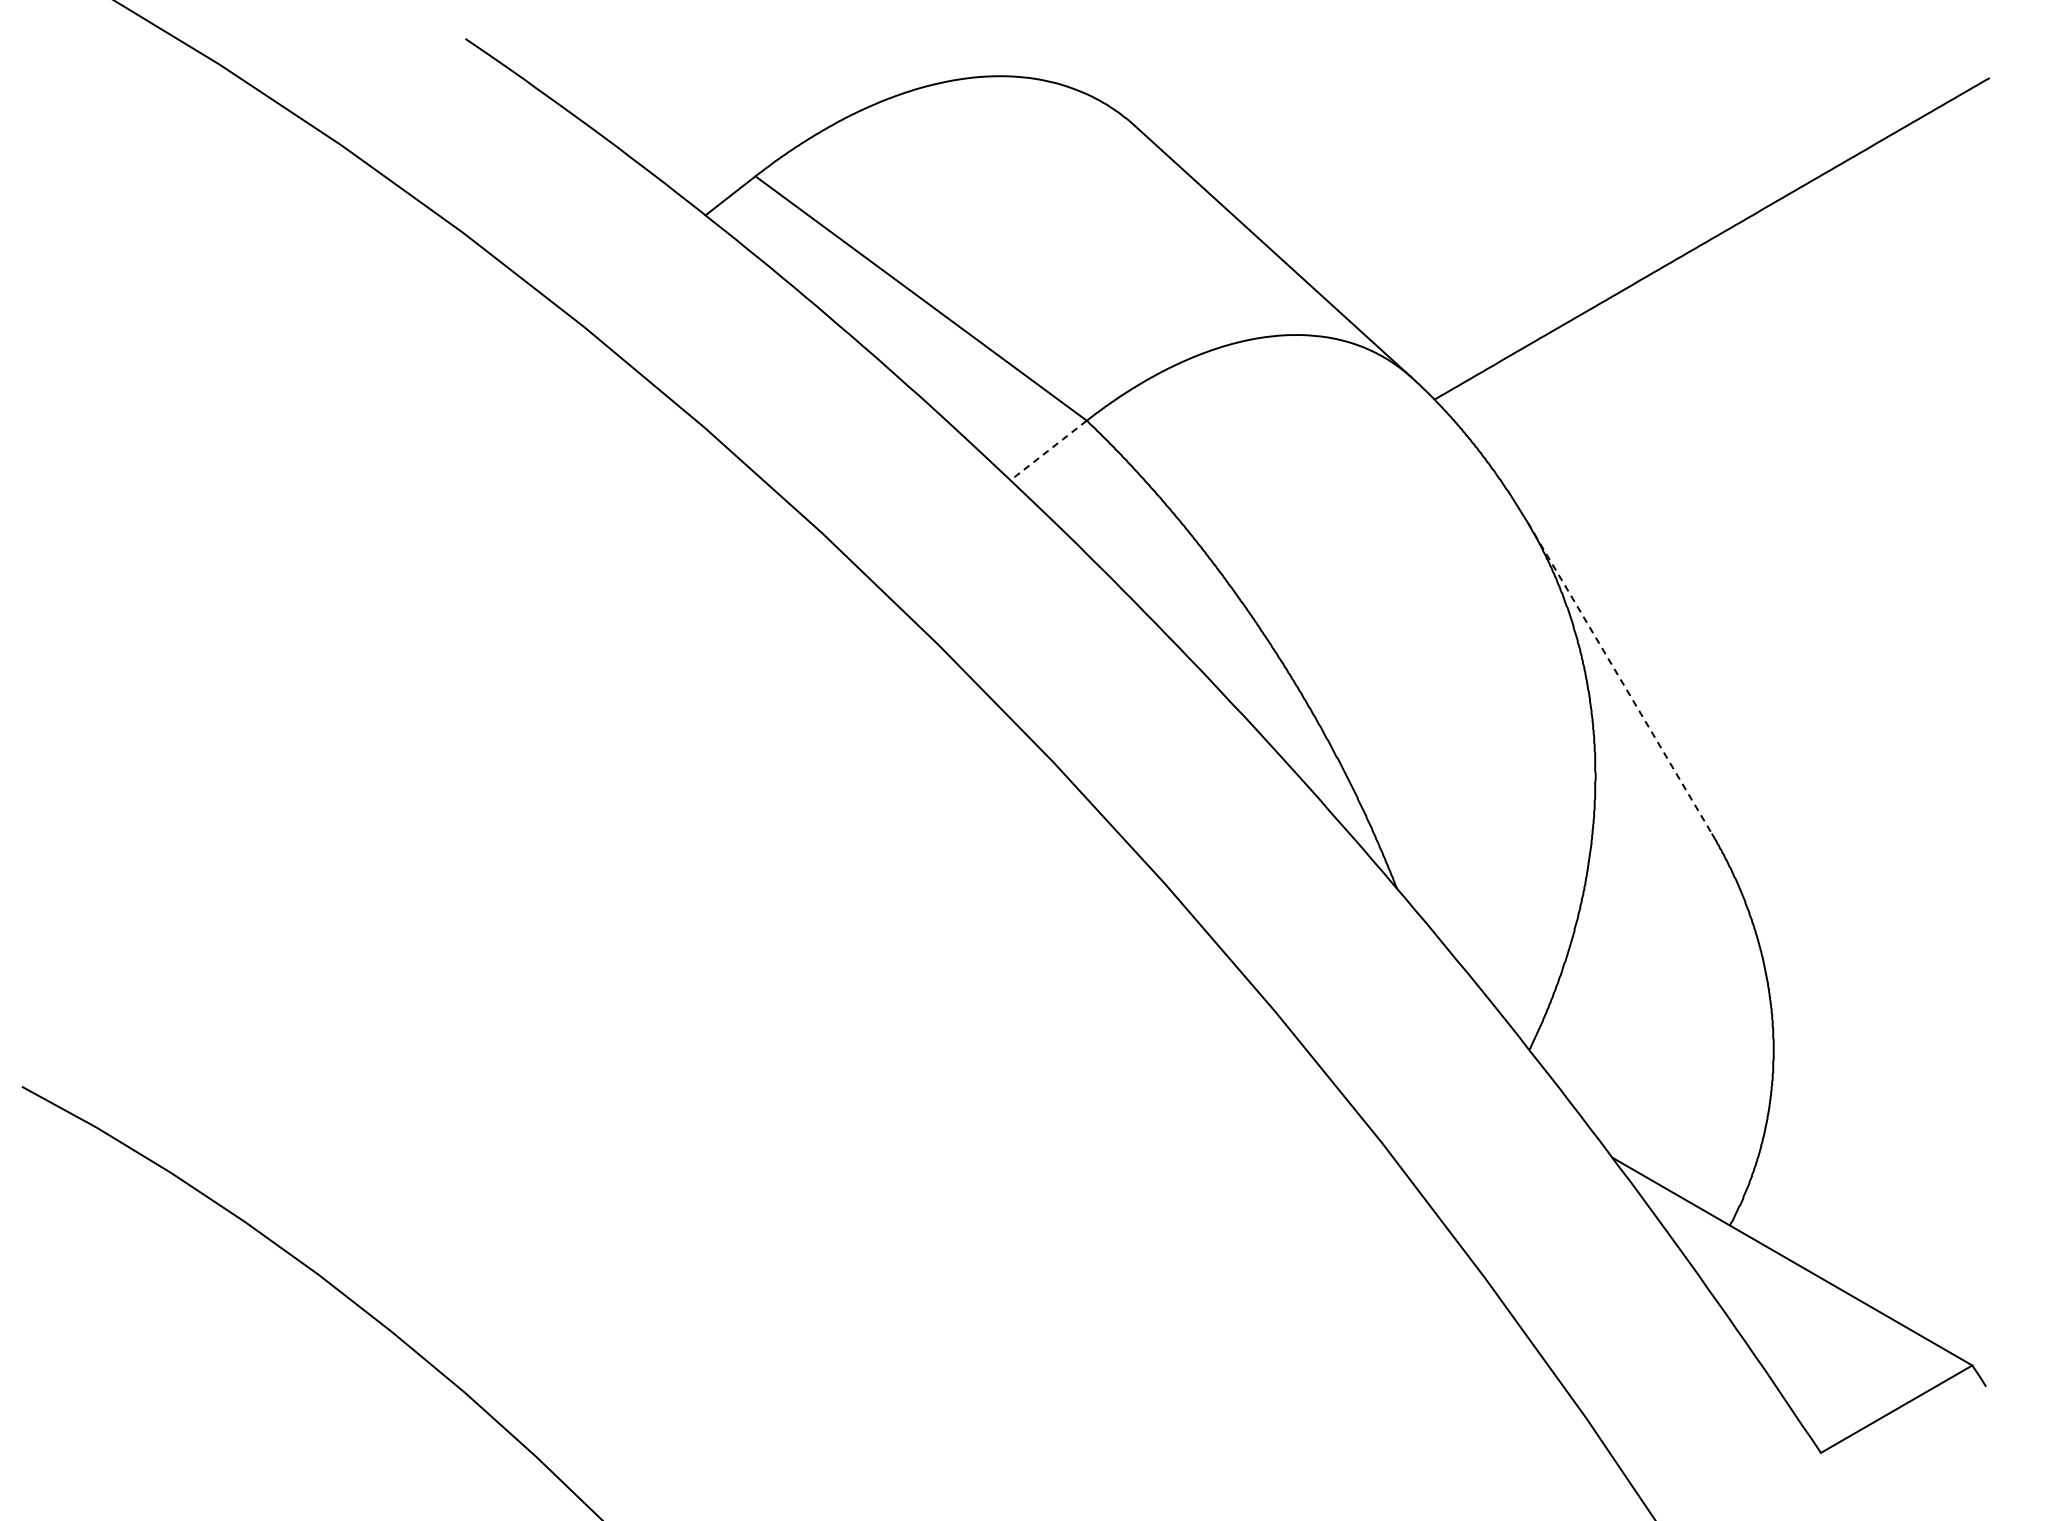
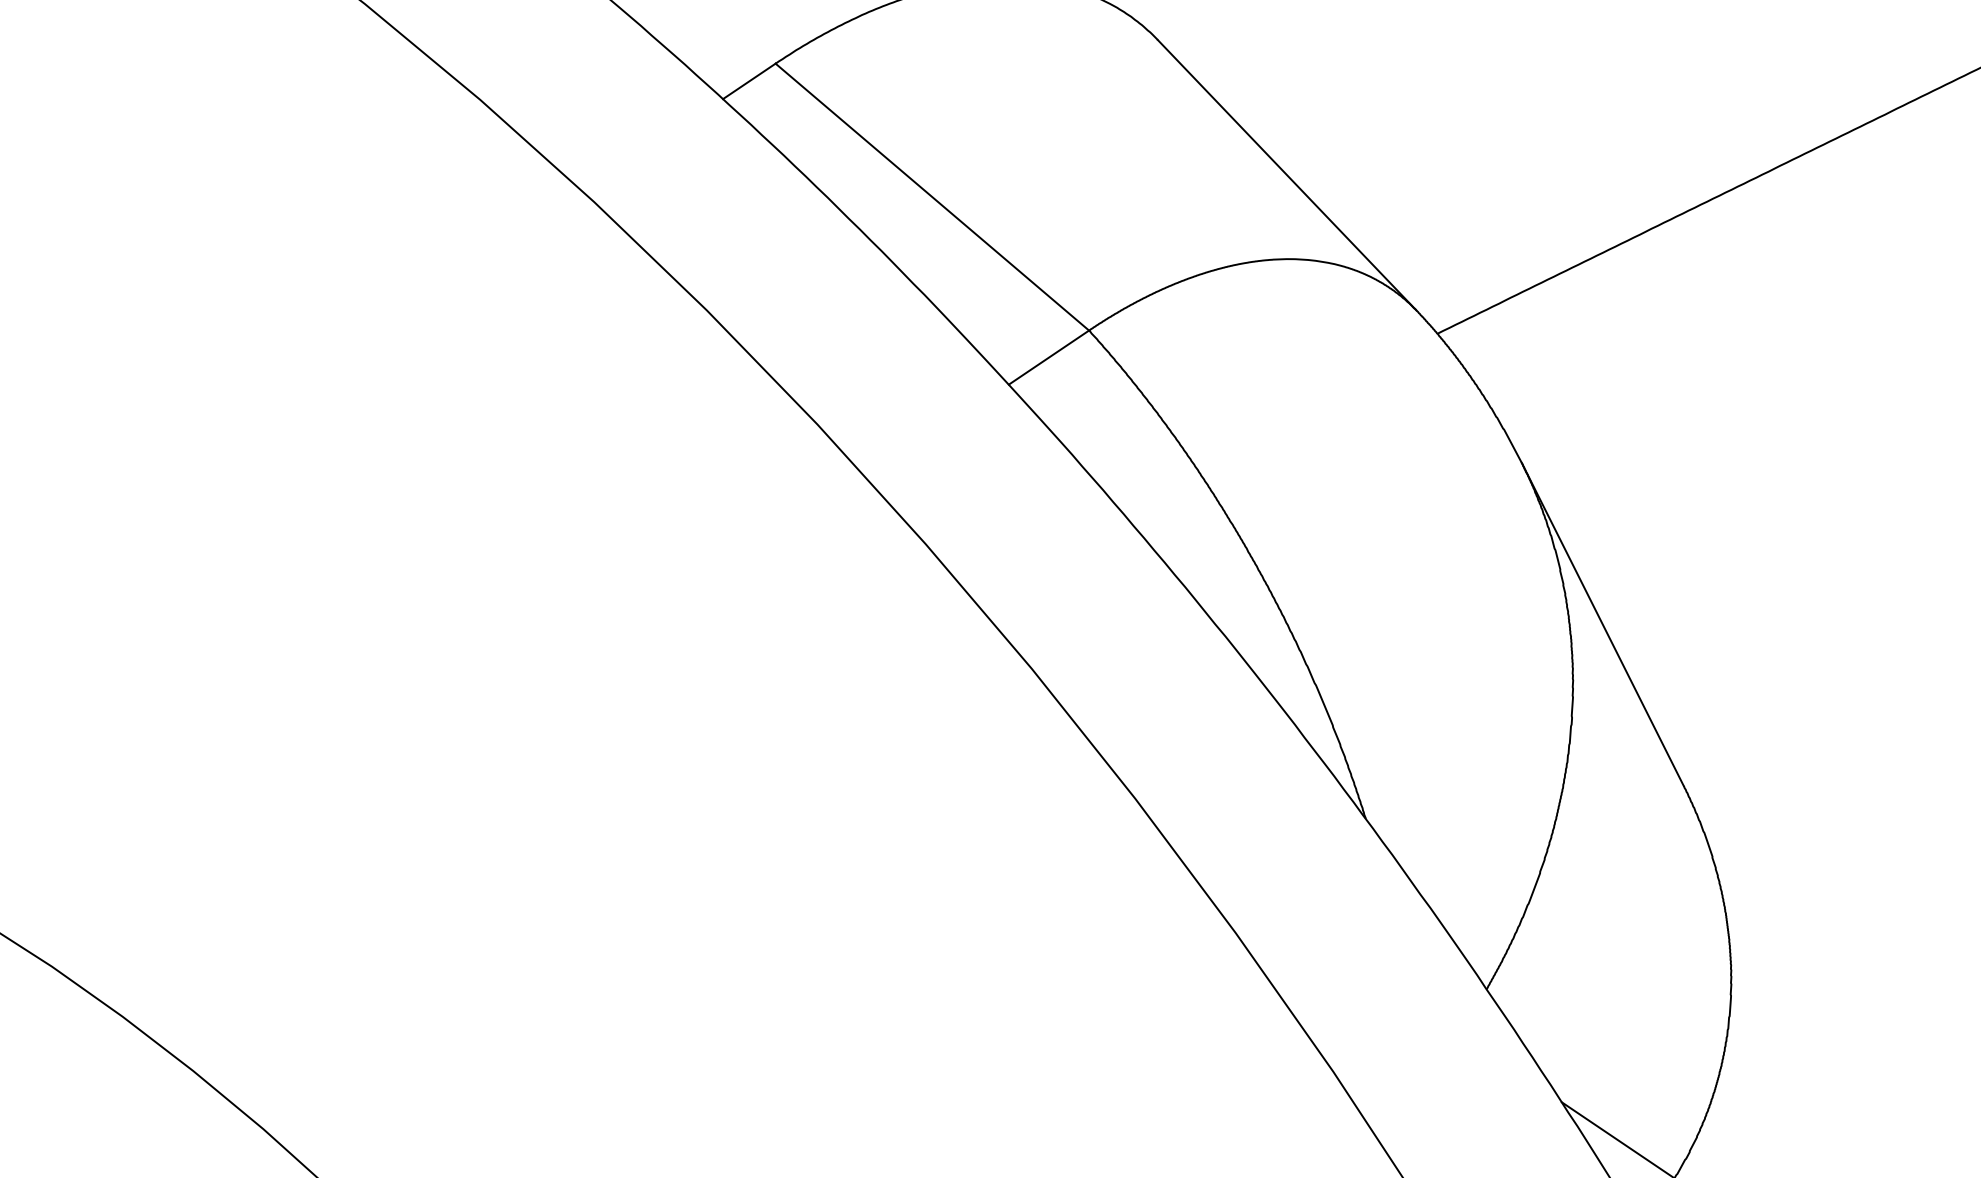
line: (1048, 450) -> (1048, 357), dashed -> solid
line: (1619, 678) -> (1602, 624), dashed -> solid

